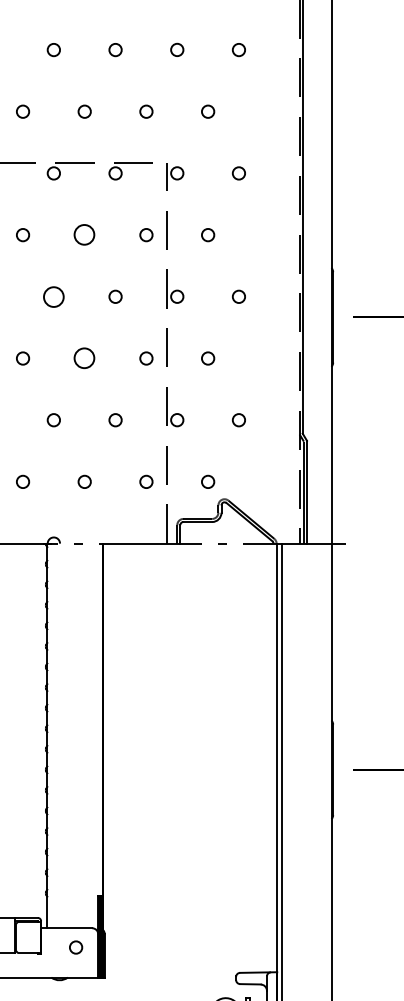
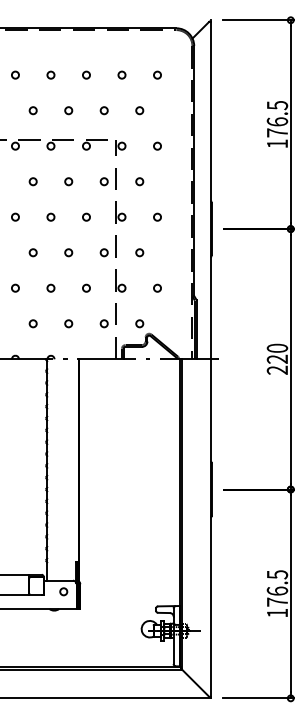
circle: (84, 234) -> (68, 181), size x0.62
circle: (53, 295) -> (50, 216), size x0.62
circle: (84, 358) -> (68, 252), size x0.62

